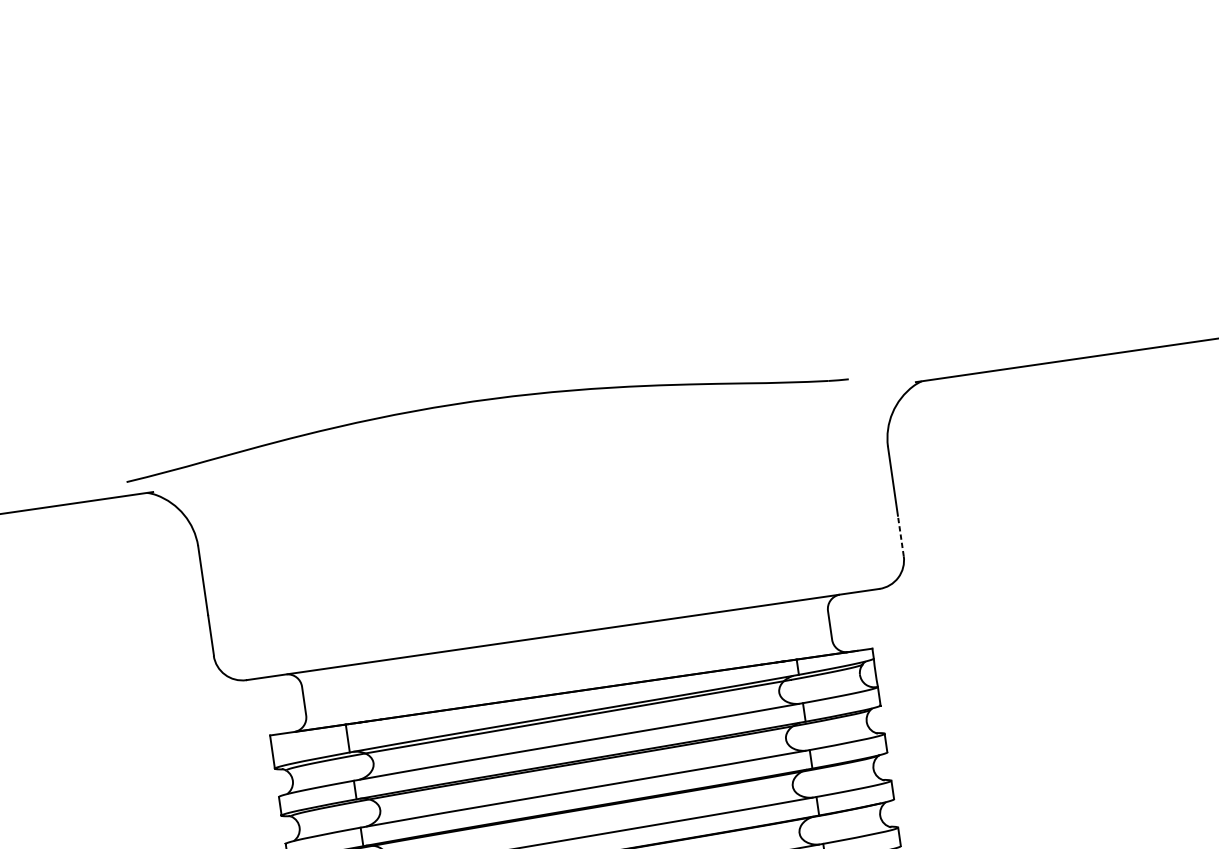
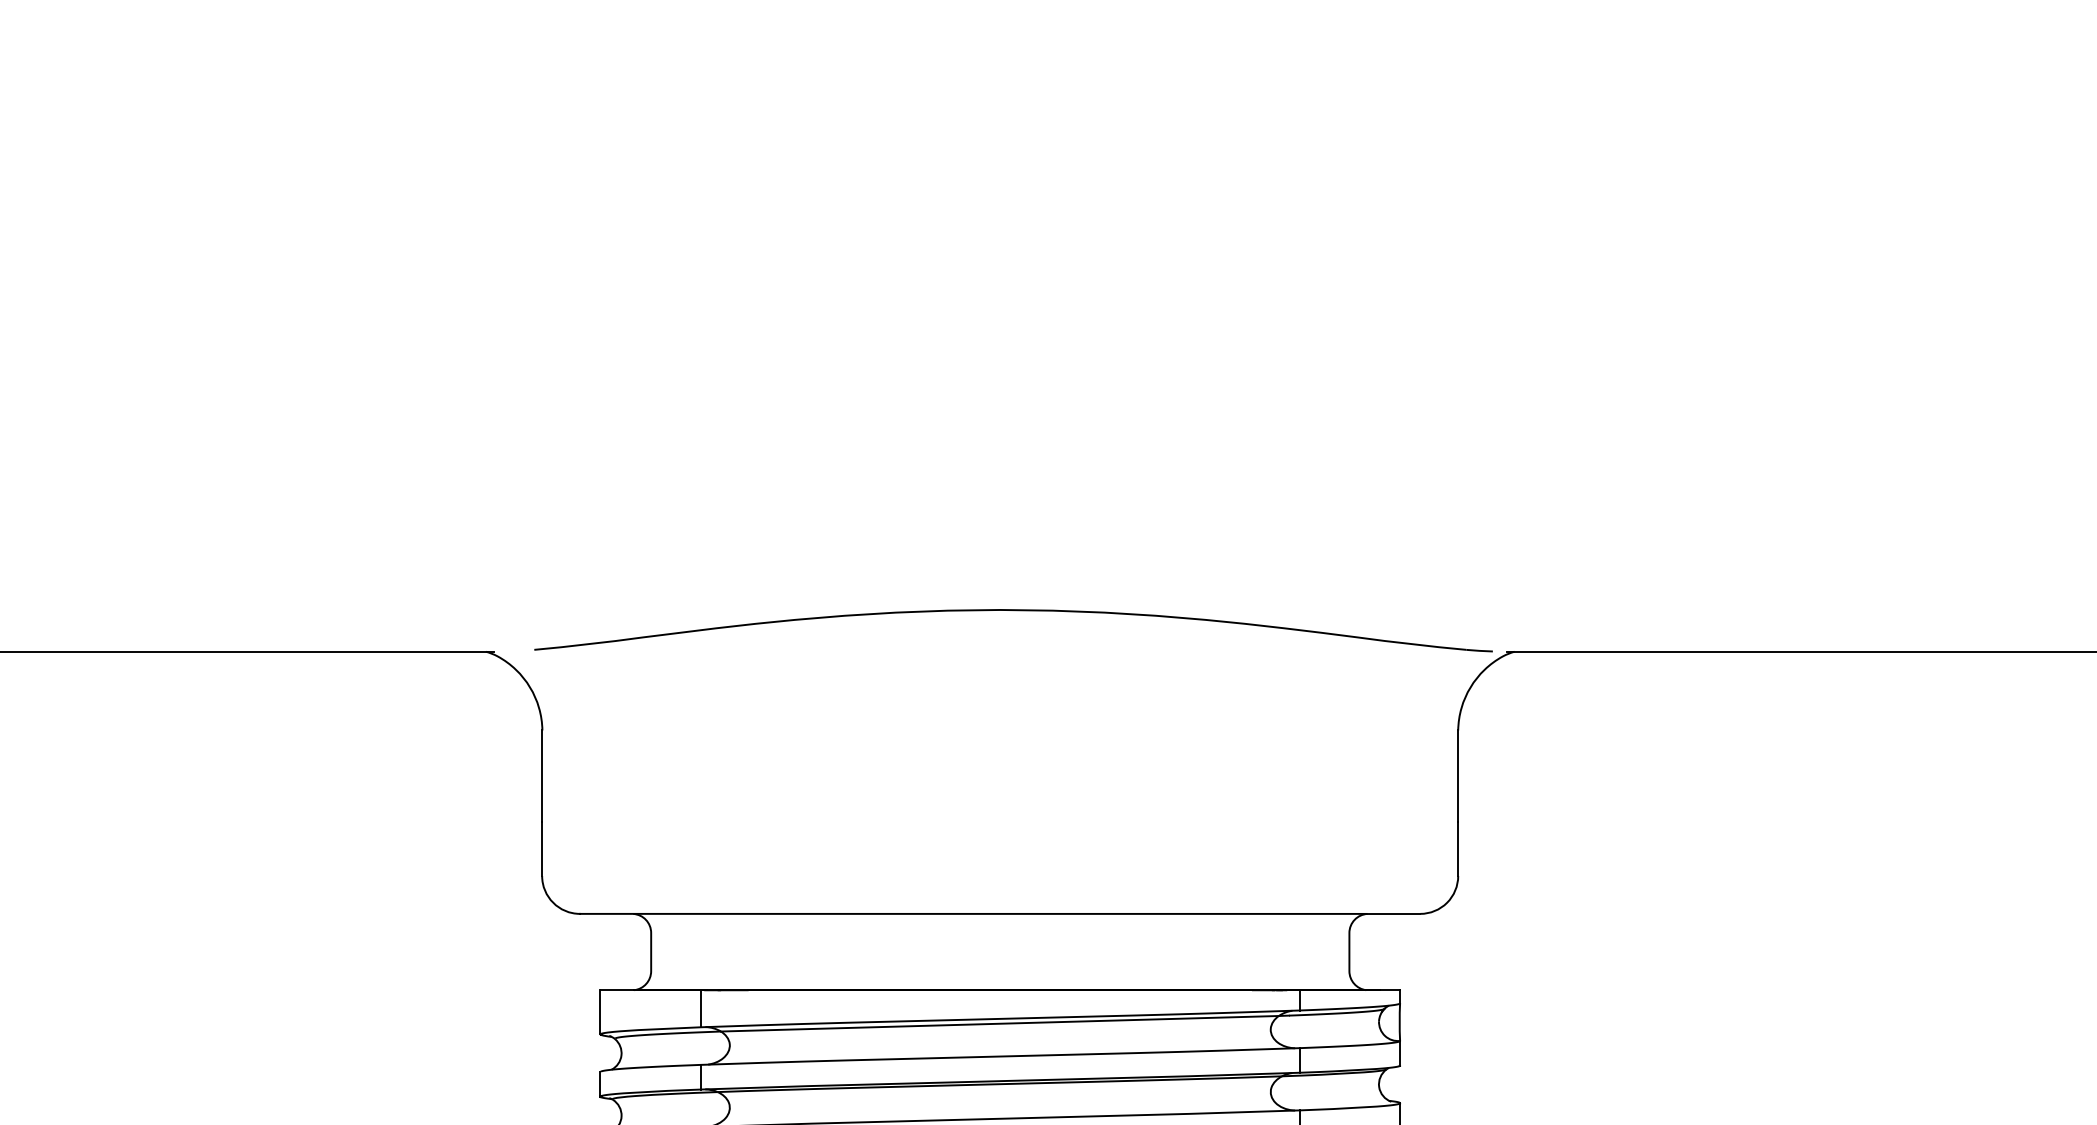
part: (484, 401) -> (1014, 611), moved
line: (901, 536) -> (1458, 849), dashed -> solid

